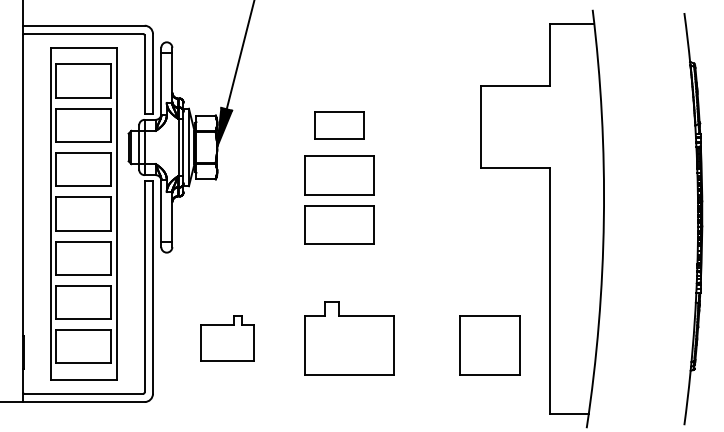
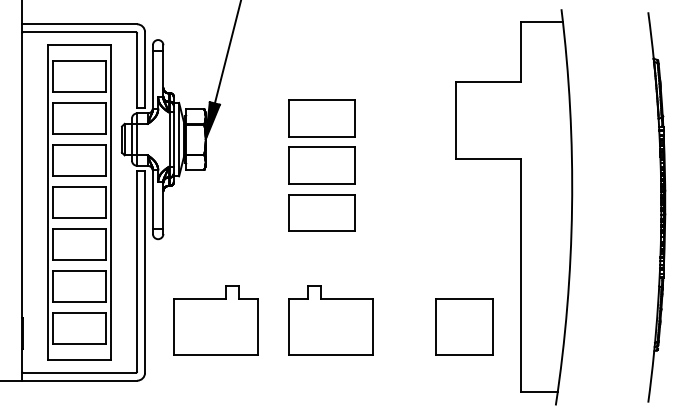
part: (339, 125) -> (321, 118), size x1.43
part: (227, 338) -> (215, 320), size x1.67

